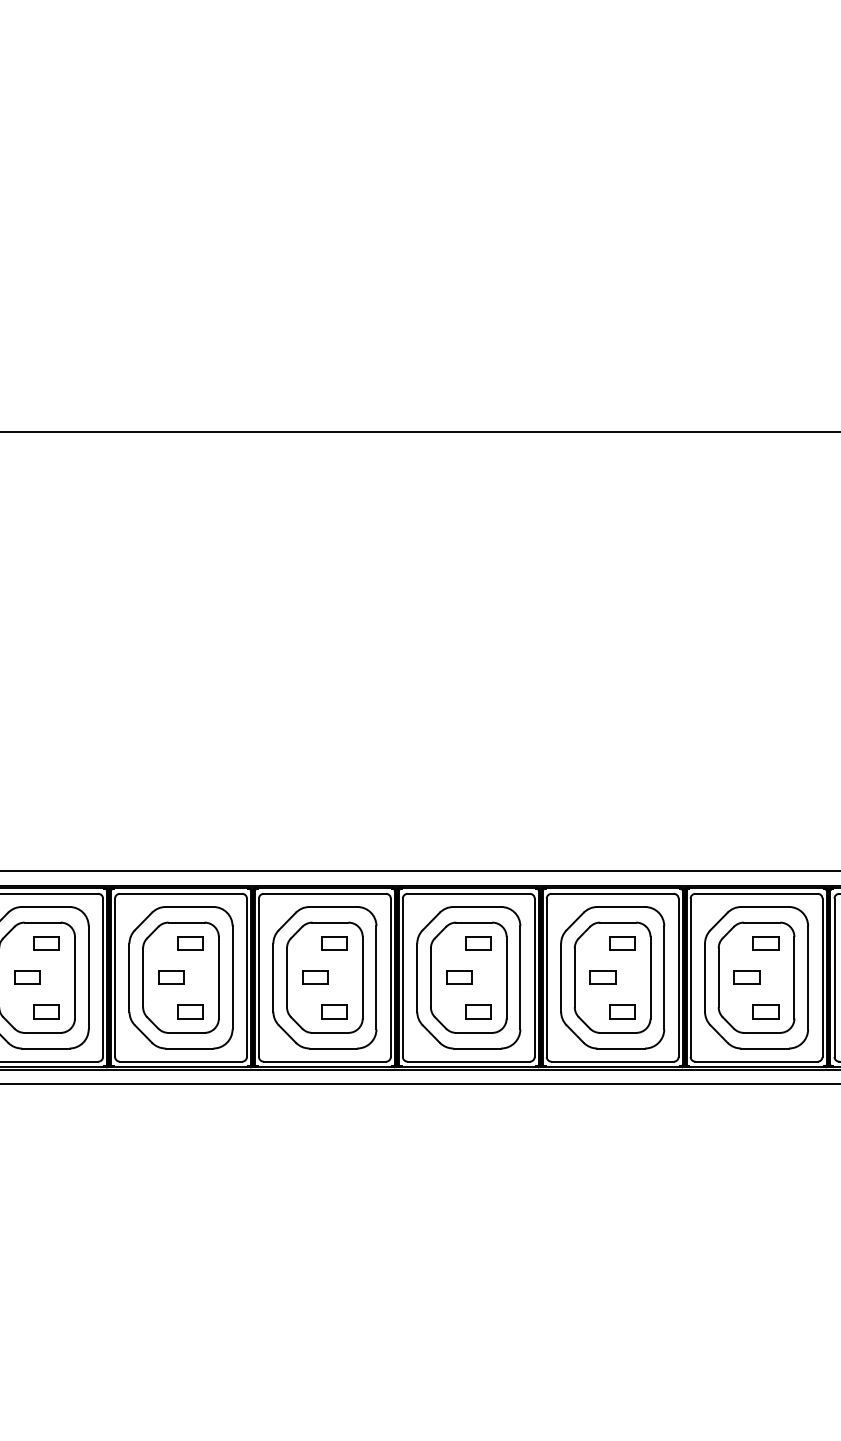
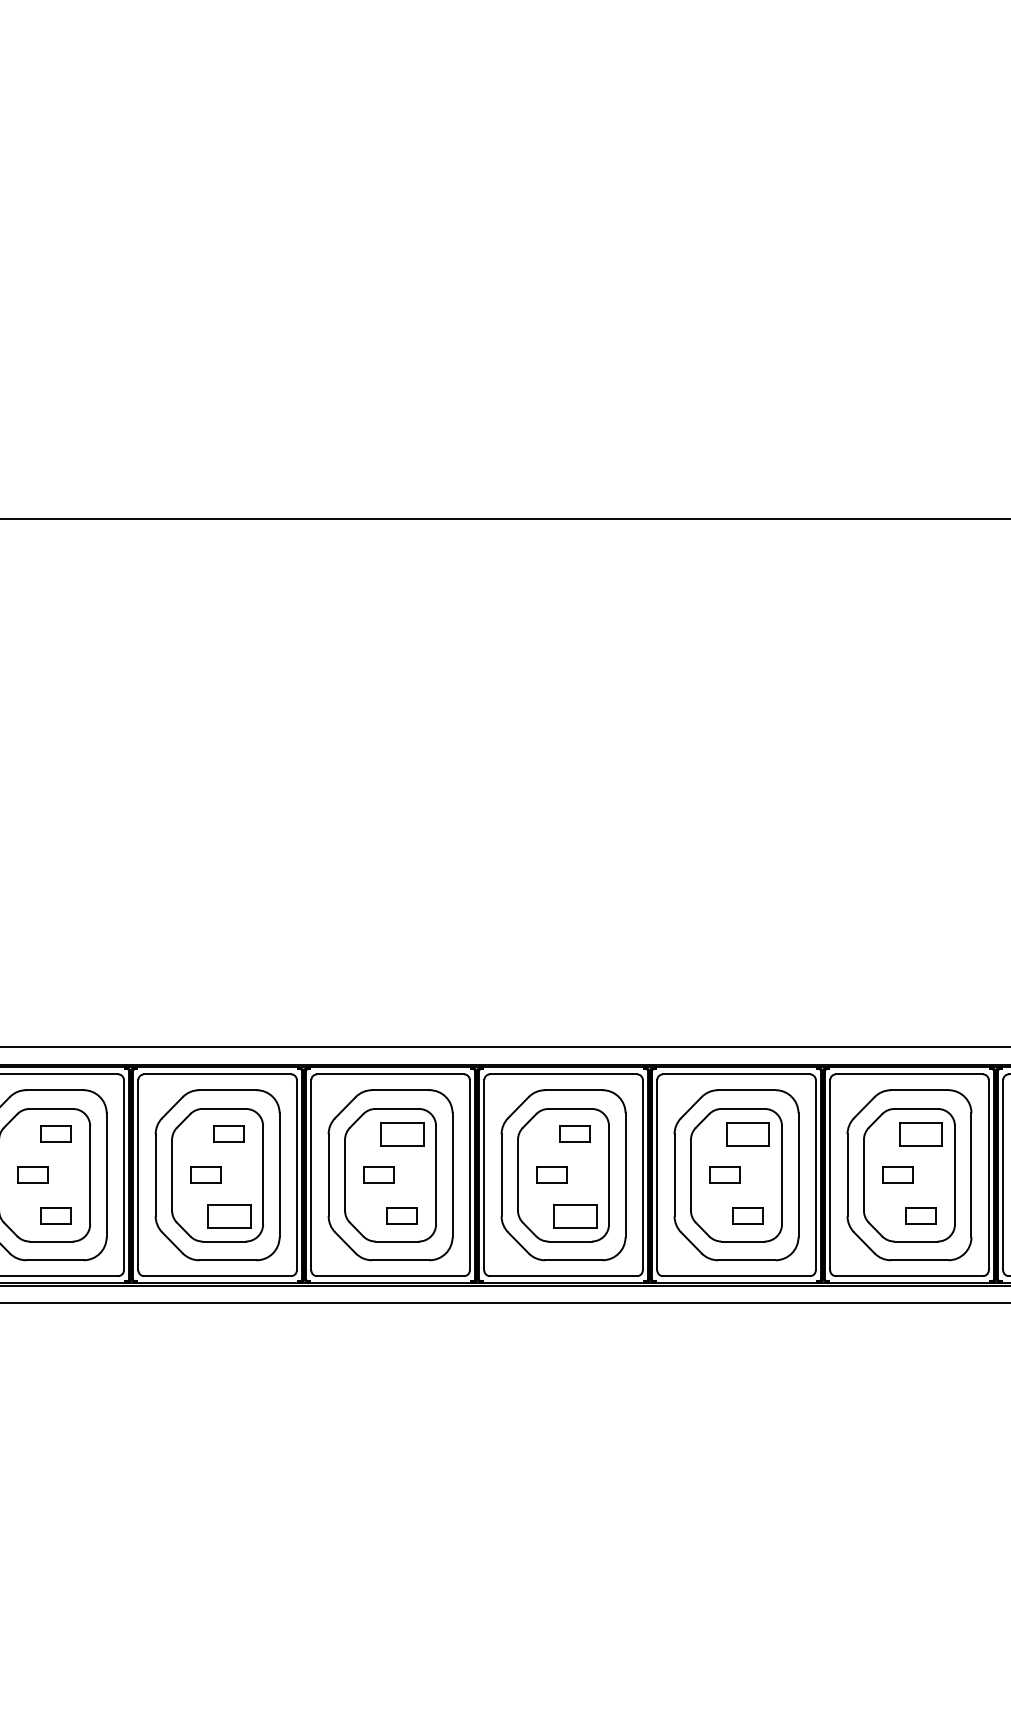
part: (333, 943) -> (401, 1133), size x1.4
part: (621, 943) -> (747, 1133), size x1.4
part: (765, 943) -> (920, 1133), size x1.4
part: (190, 1011) -> (228, 1215), size x1.4
part: (477, 1011) -> (574, 1215), size x1.4

